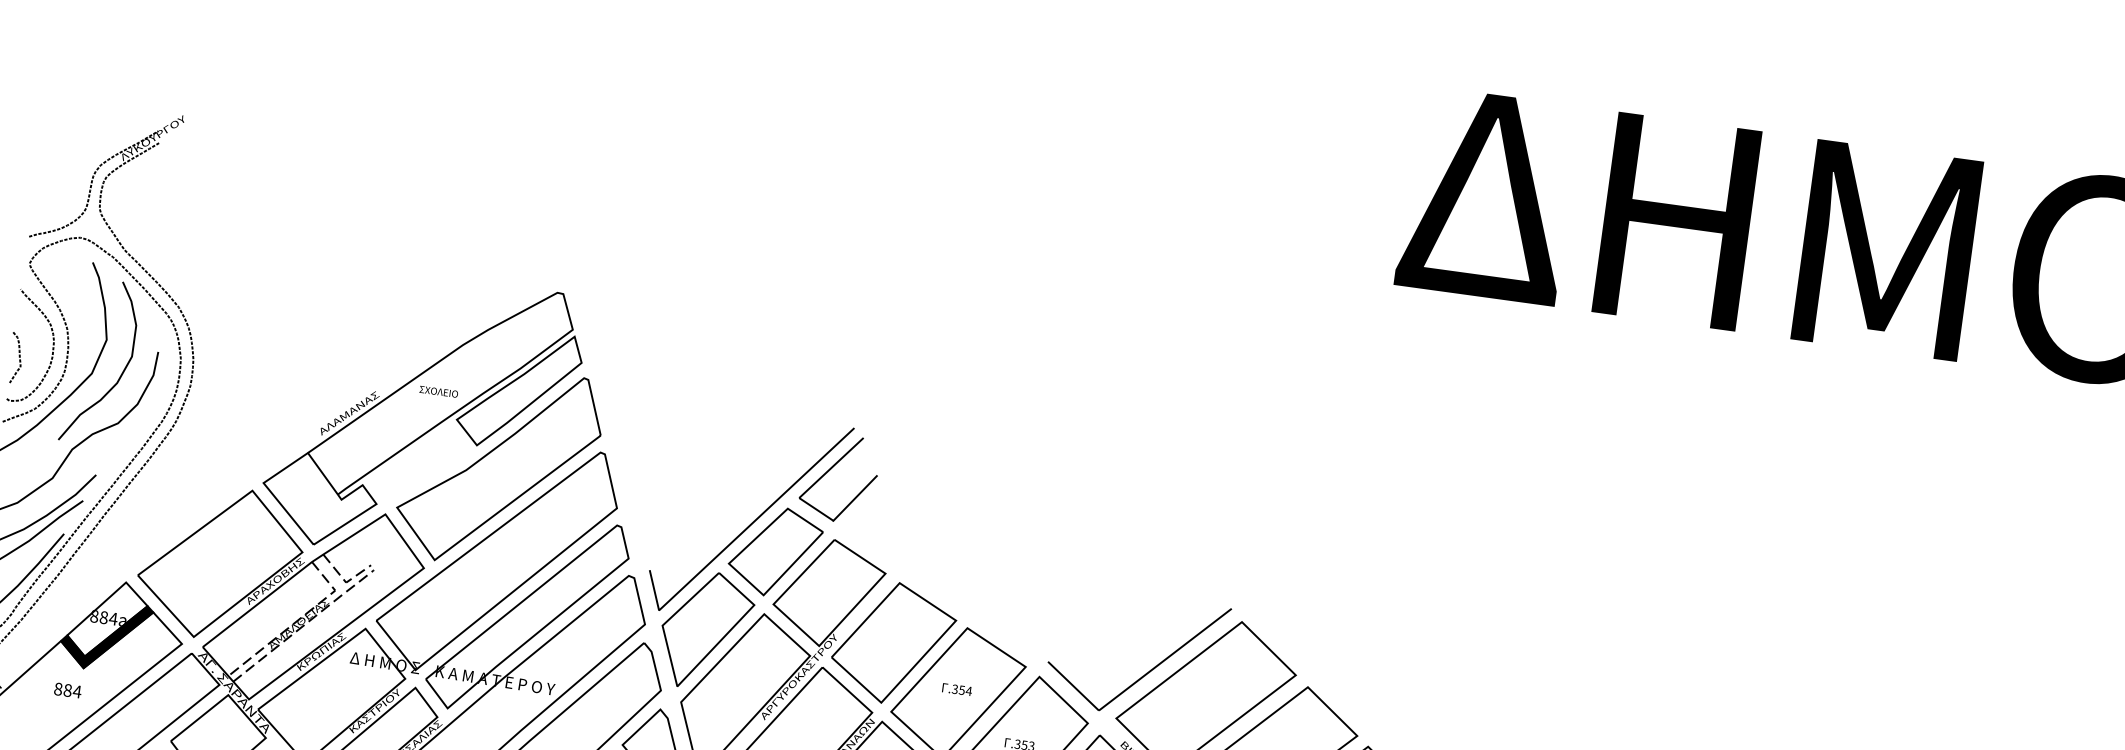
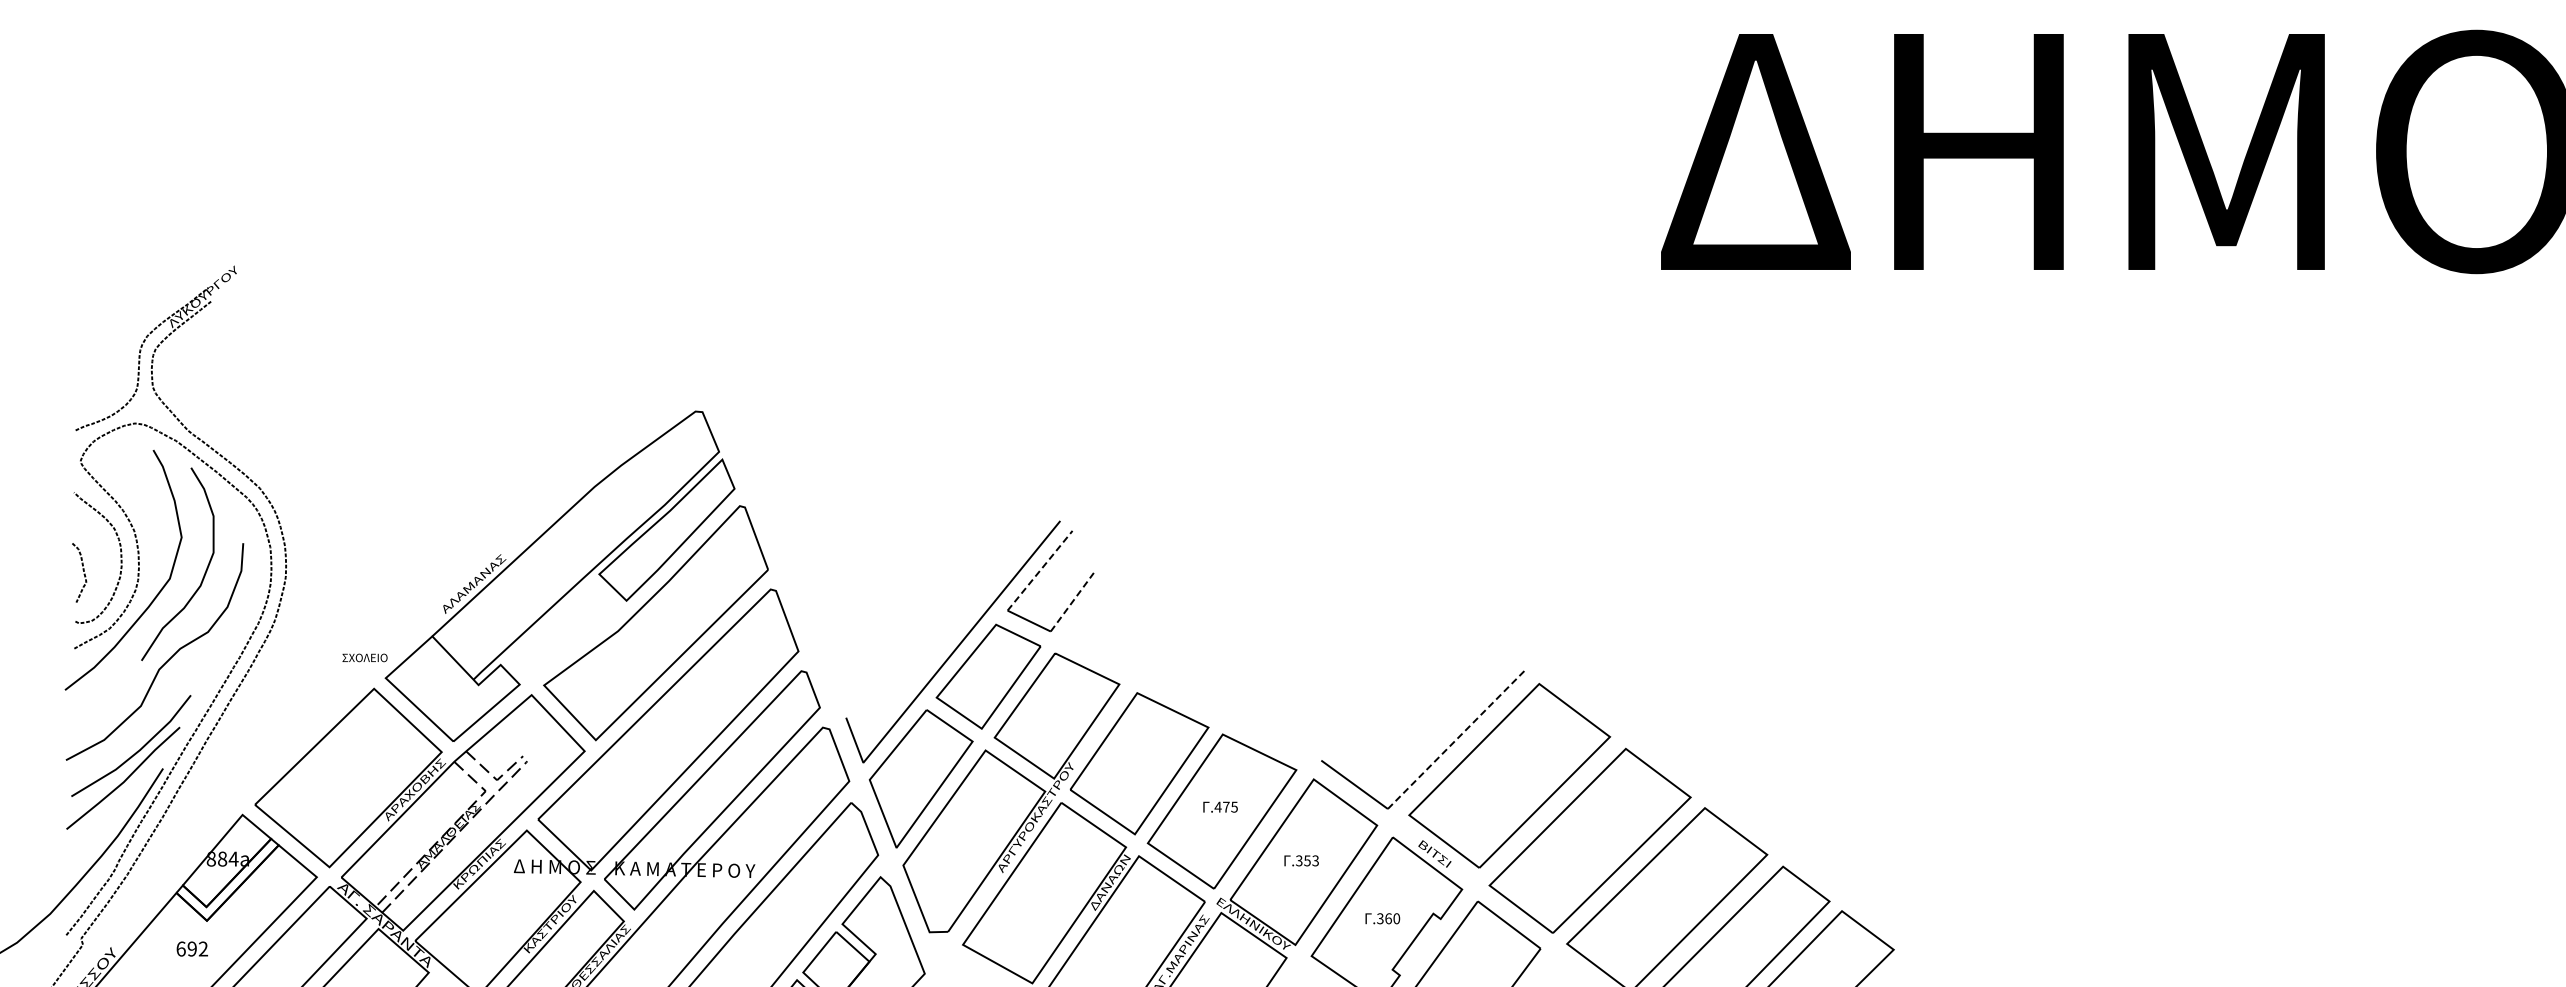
text: (438, 391) -> (364, 657), moved
line: (831, 467) -> (1040, 570), solid -> dashed
line: (855, 497) -> (1072, 601), solid -> dashed
fill: (105, 635) -> (227, 879), removed
line: (1165, 659) -> (1456, 739), solid -> dashed
text: (962, 689) -> (1226, 806), .354 -> .475
text: (68, 690) -> (192, 948), 884 -> 692

